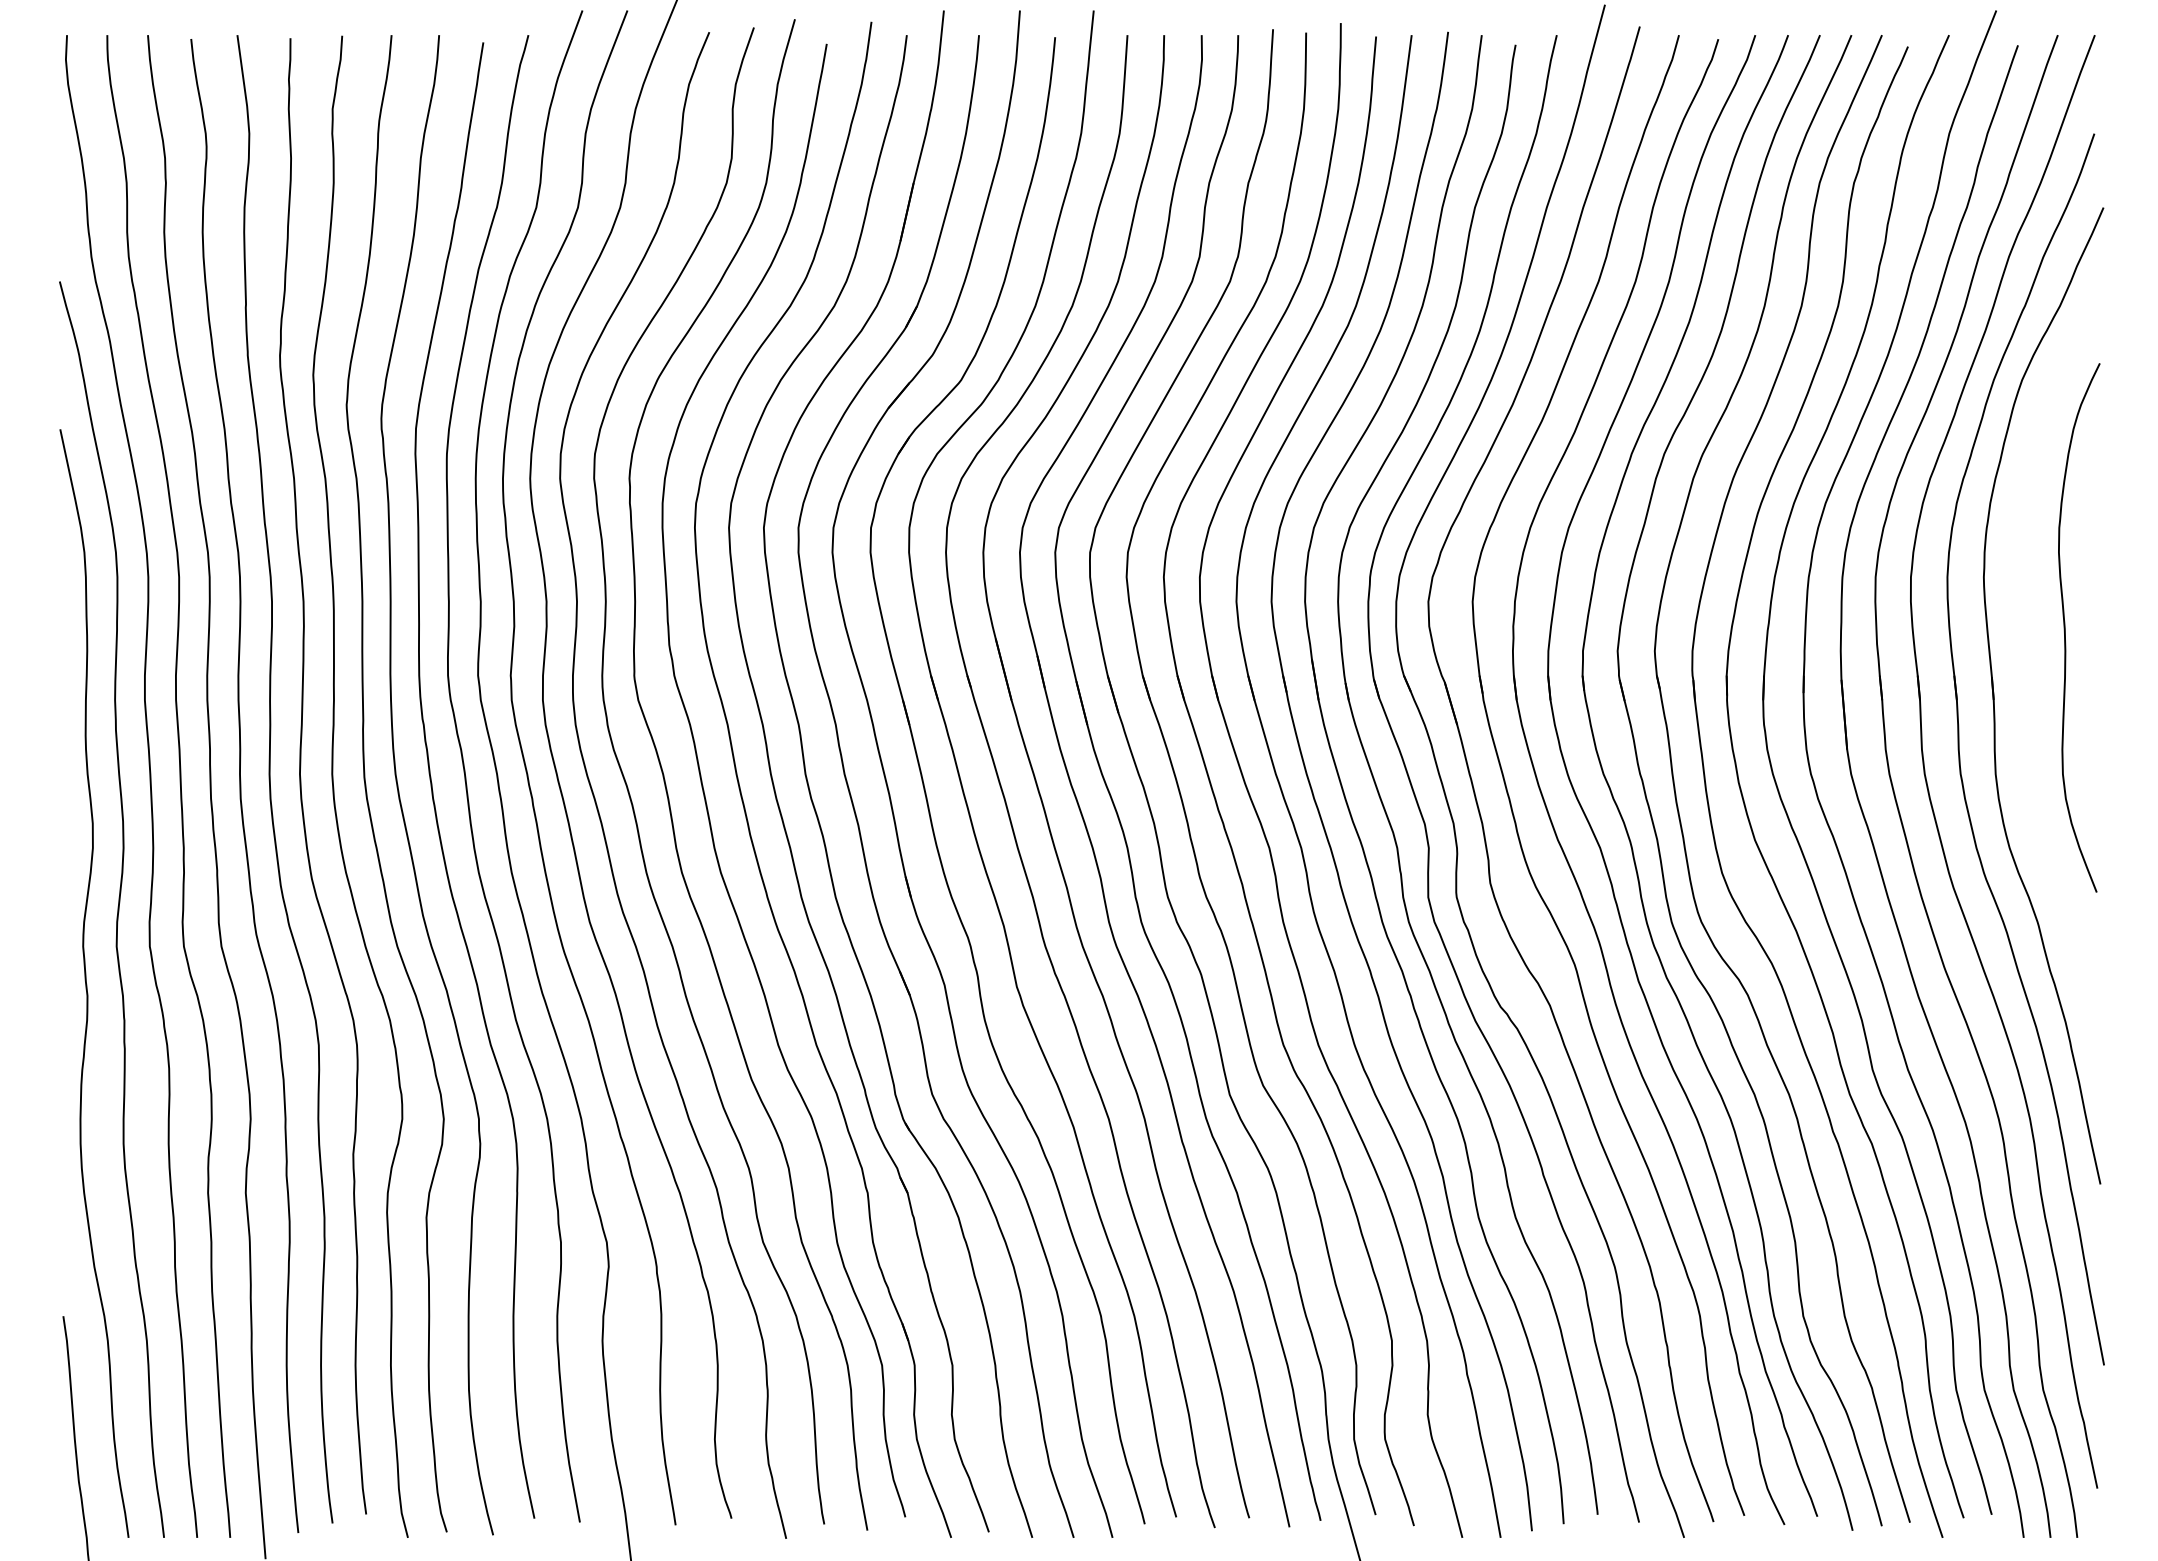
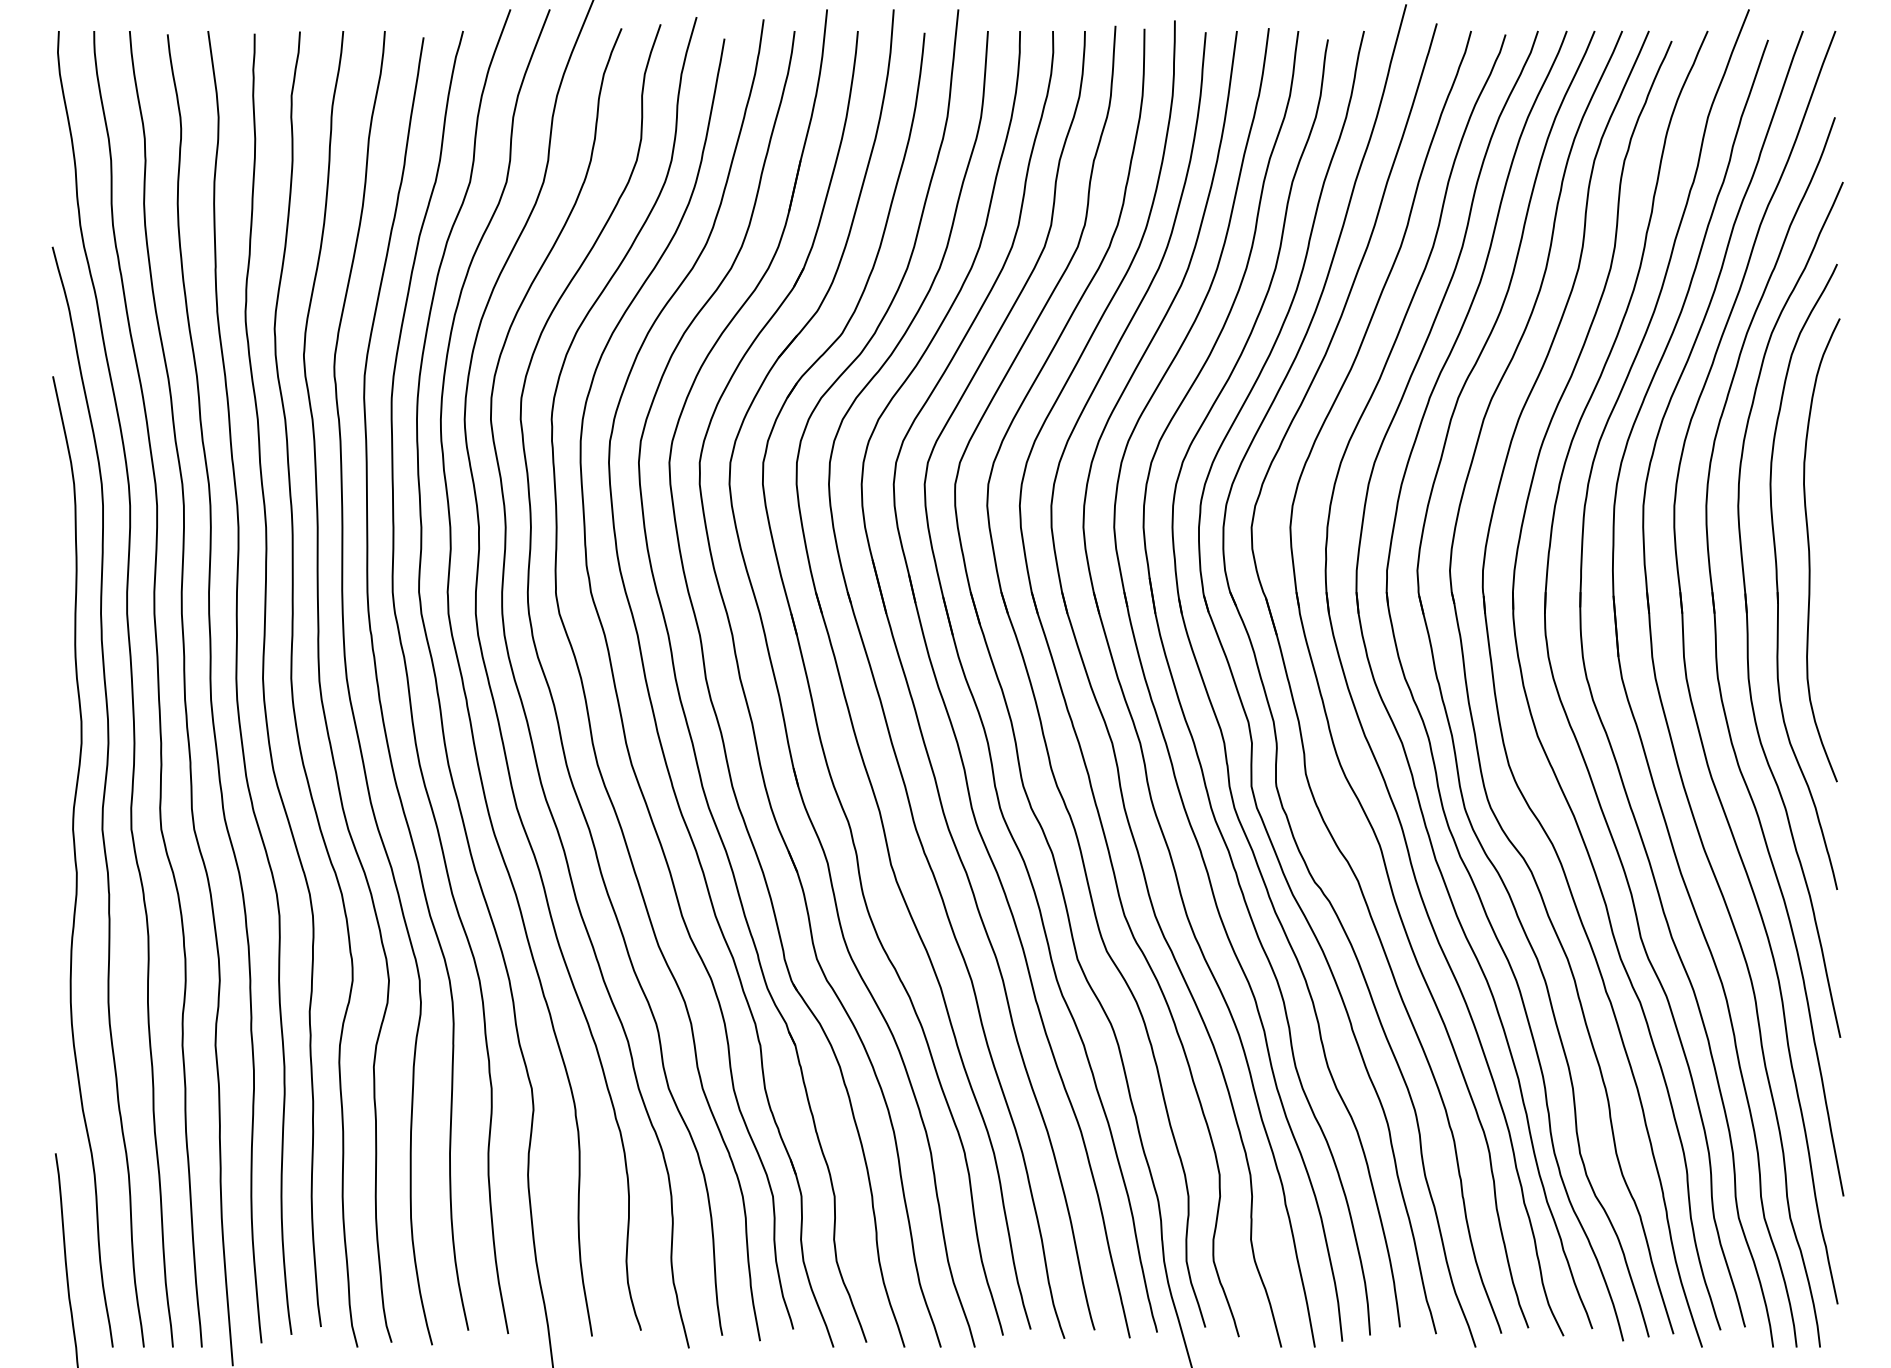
part: (2028, 658) -> (1777, 577), added

